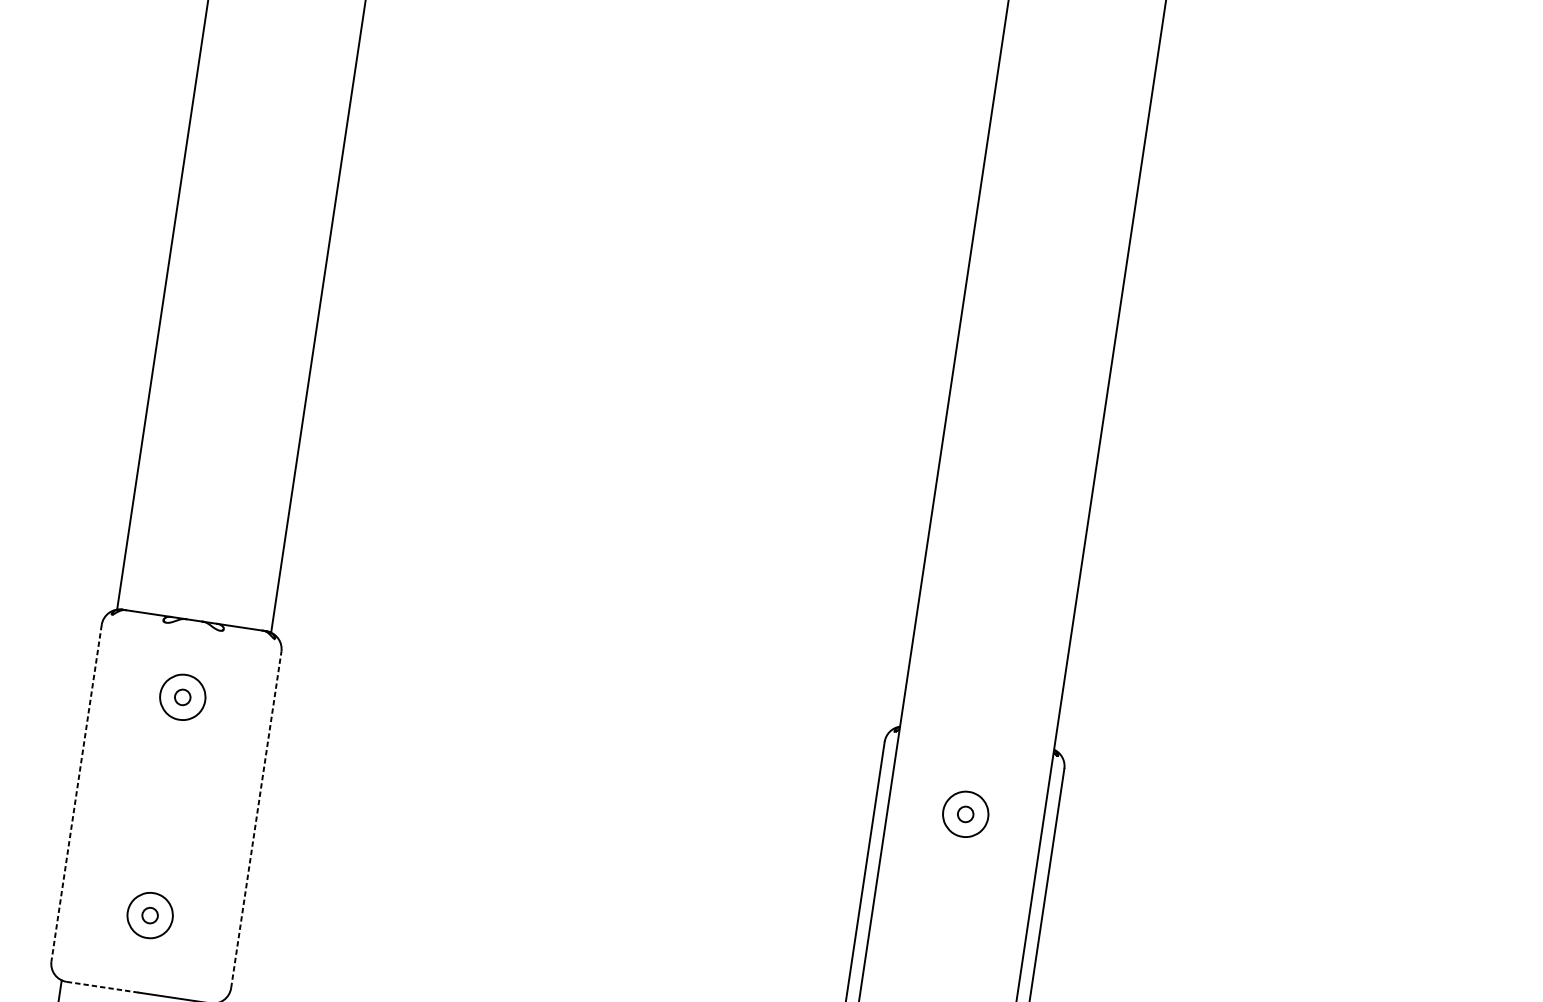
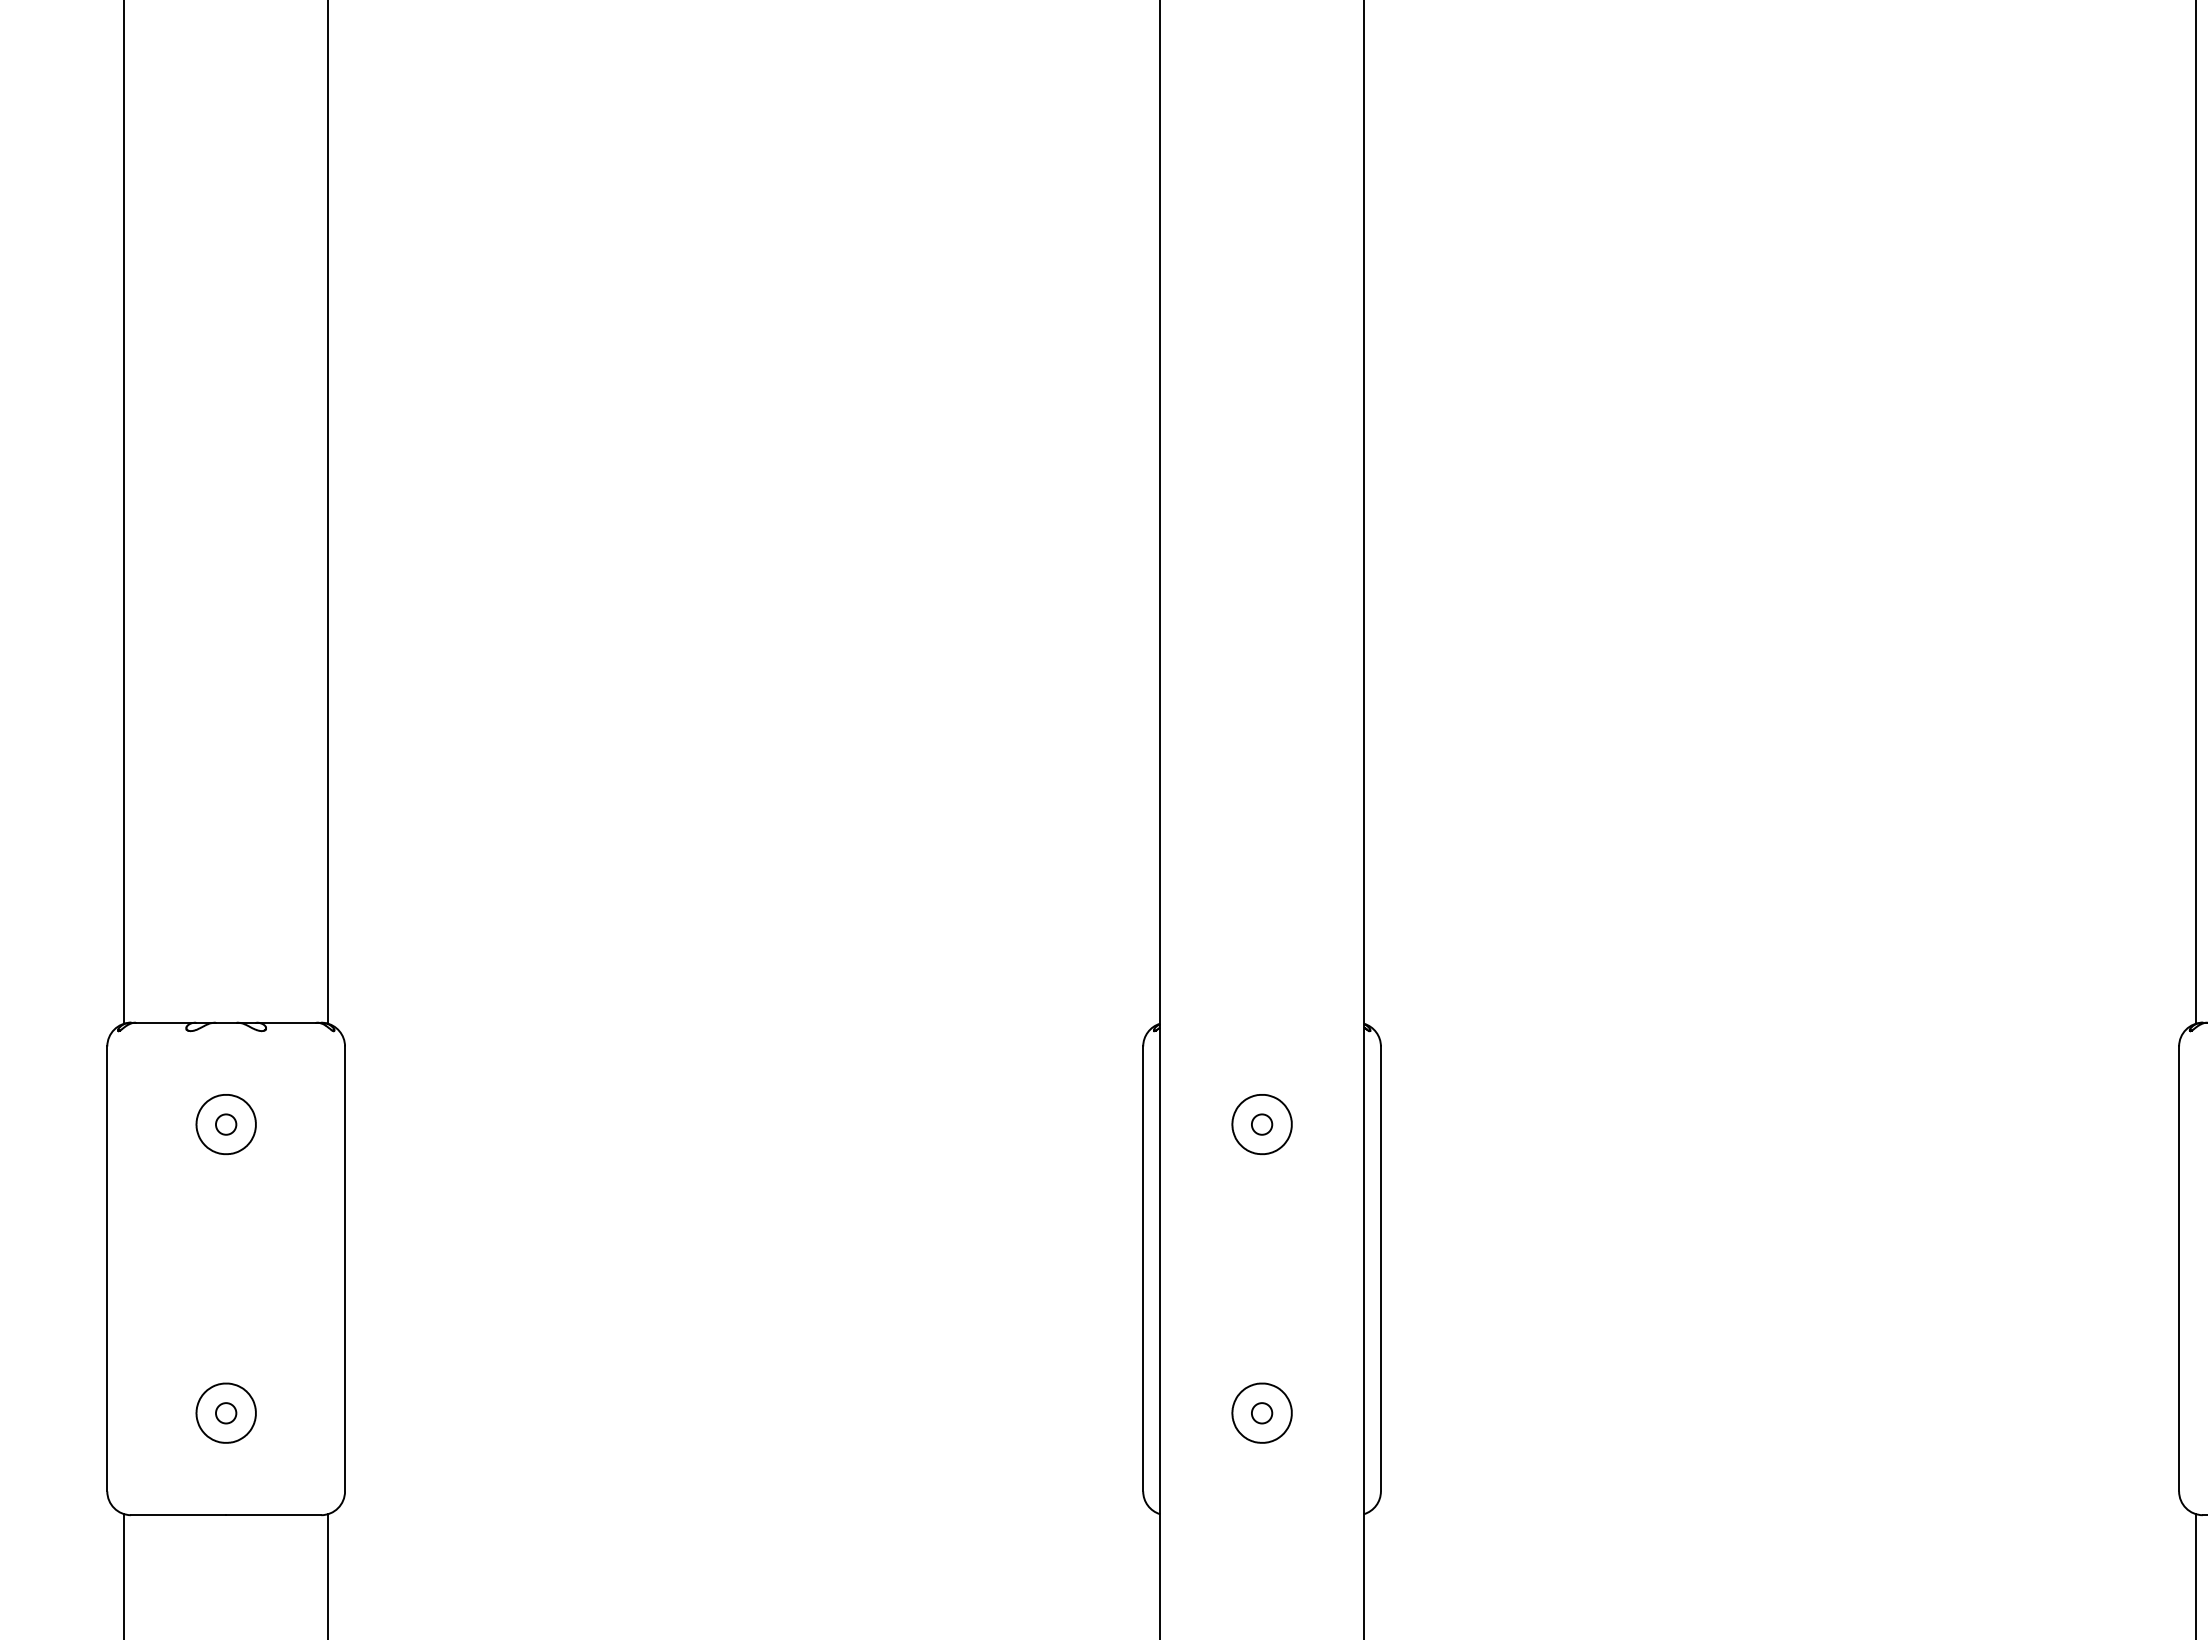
line: (76, 793) -> (107, 1269), dashed -> solid
line: (256, 819) -> (345, 1268), dashed -> solid
line: (102, 987) -> (178, 1515), dashed -> solid

